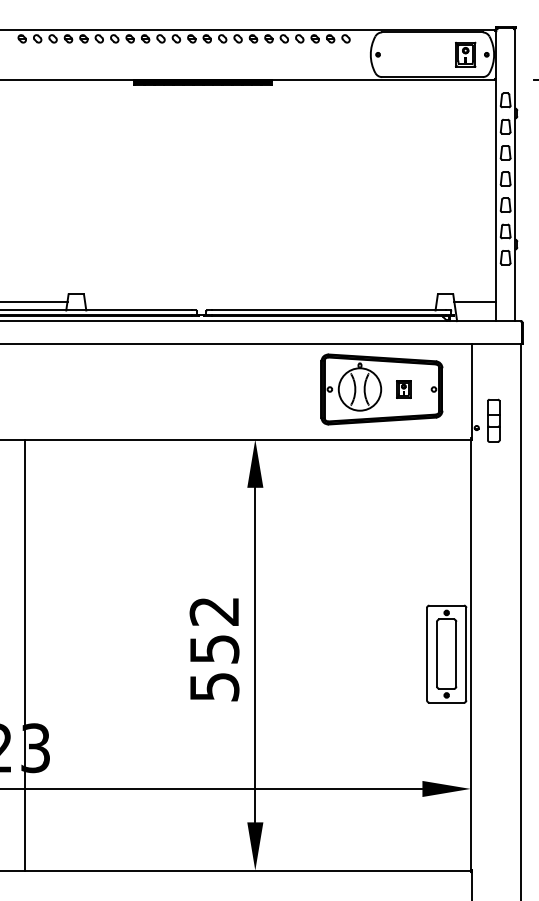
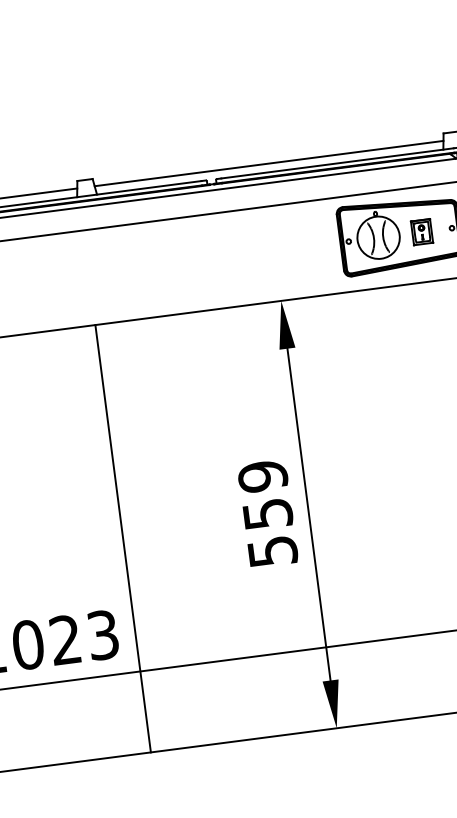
line: (260, 301) -> (268, 163), added
part: (403, 389) -> (421, 232), size x1.43
text: (214, 611) -> (262, 476), 552 -> 559
line: (24, 654) -> (122, 538), moved

